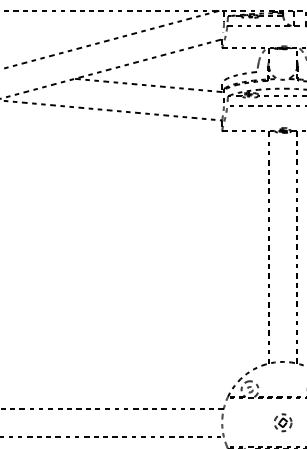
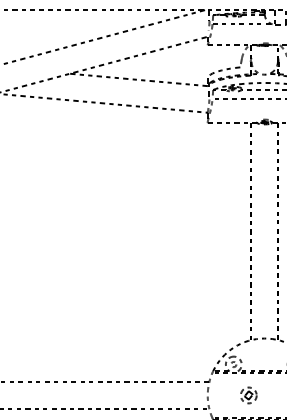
part: (283, 422) -> (249, 395), moved

